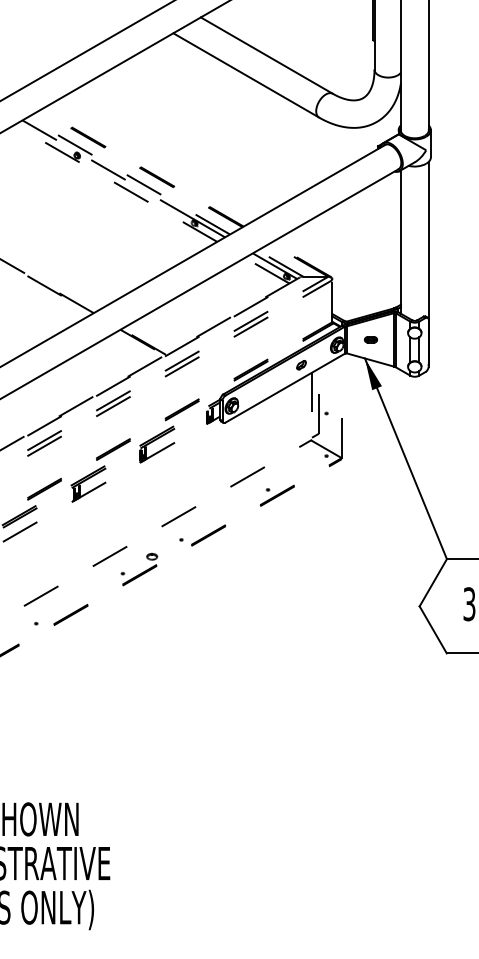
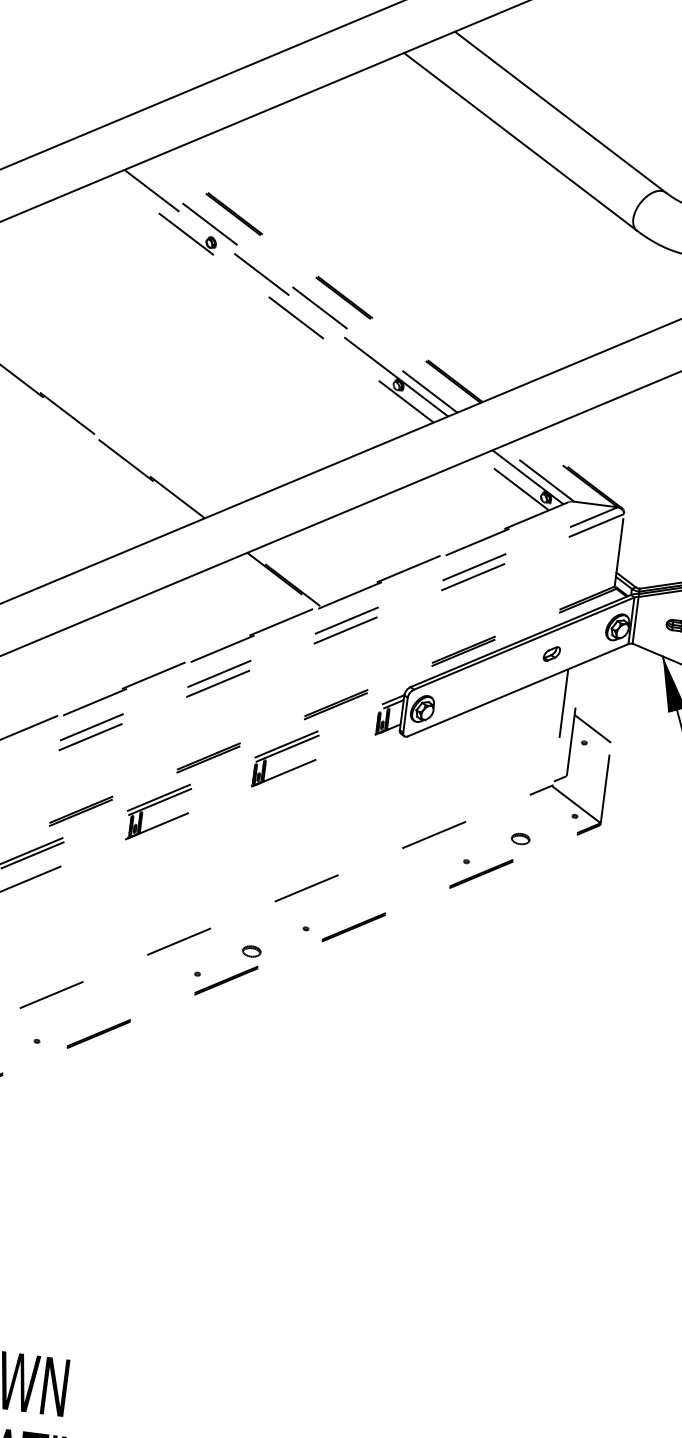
line: (329, 404) -> (591, 727), added
part: (297, 472) -> (521, 838), added

